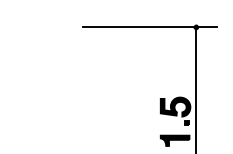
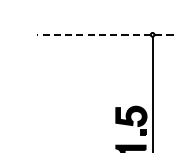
line: (150, 27) -> (105, 34), solid -> dashed

